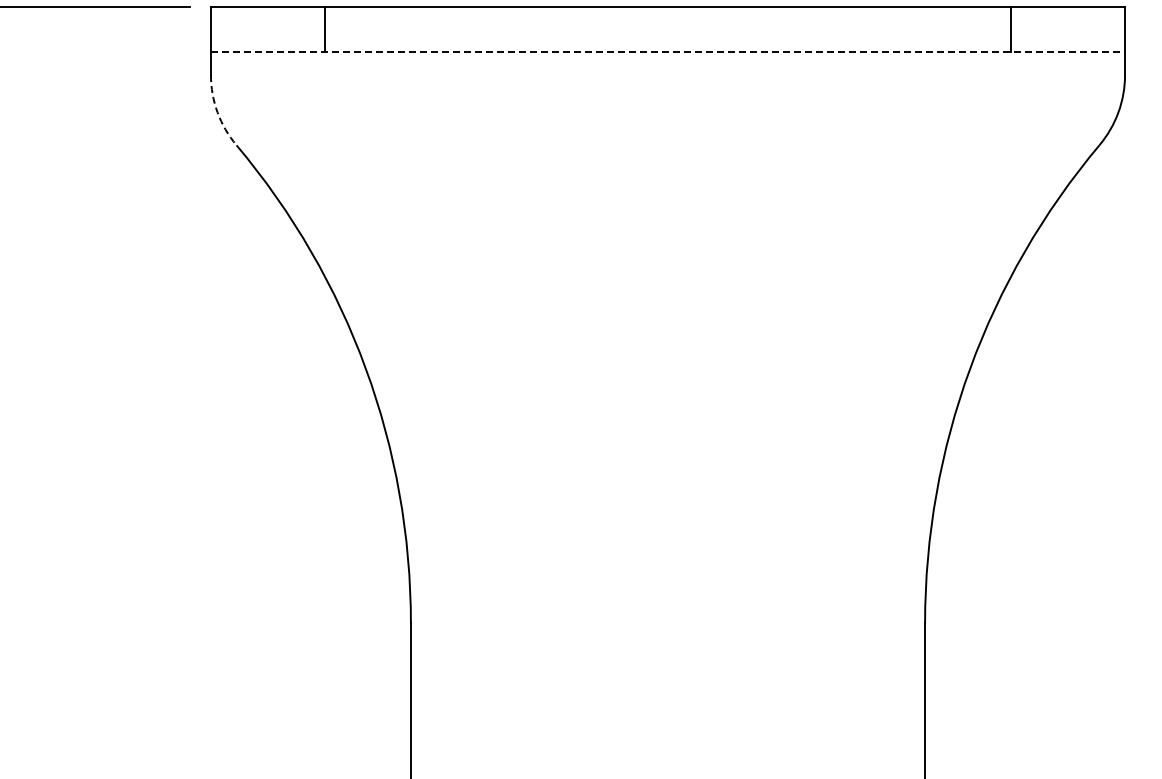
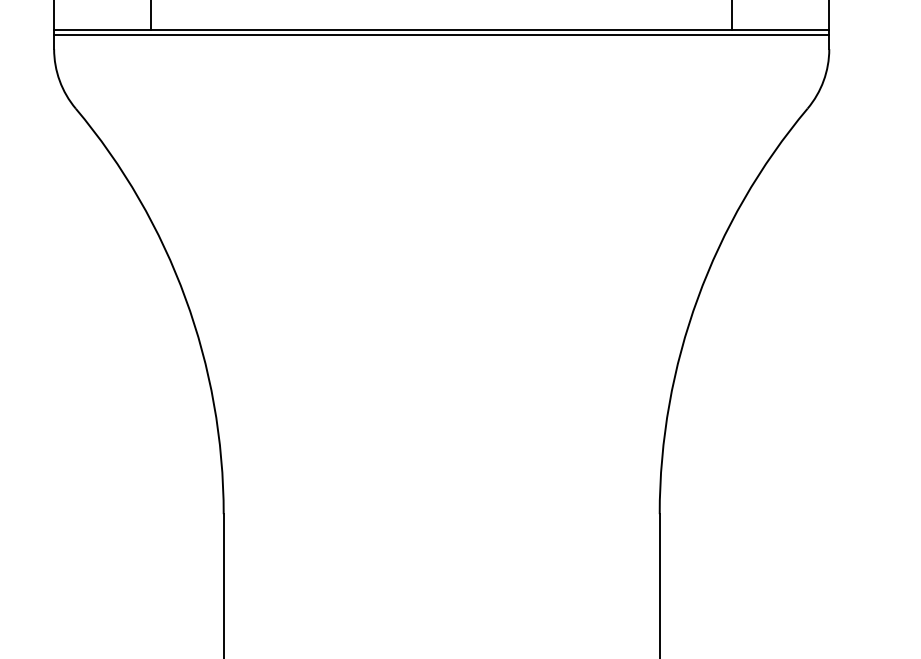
line: (668, 52) -> (442, 30), dashed -> solid
line: (667, 57) -> (441, 34), added
arc: (217, 112) -> (59, 80), dashed -> solid

